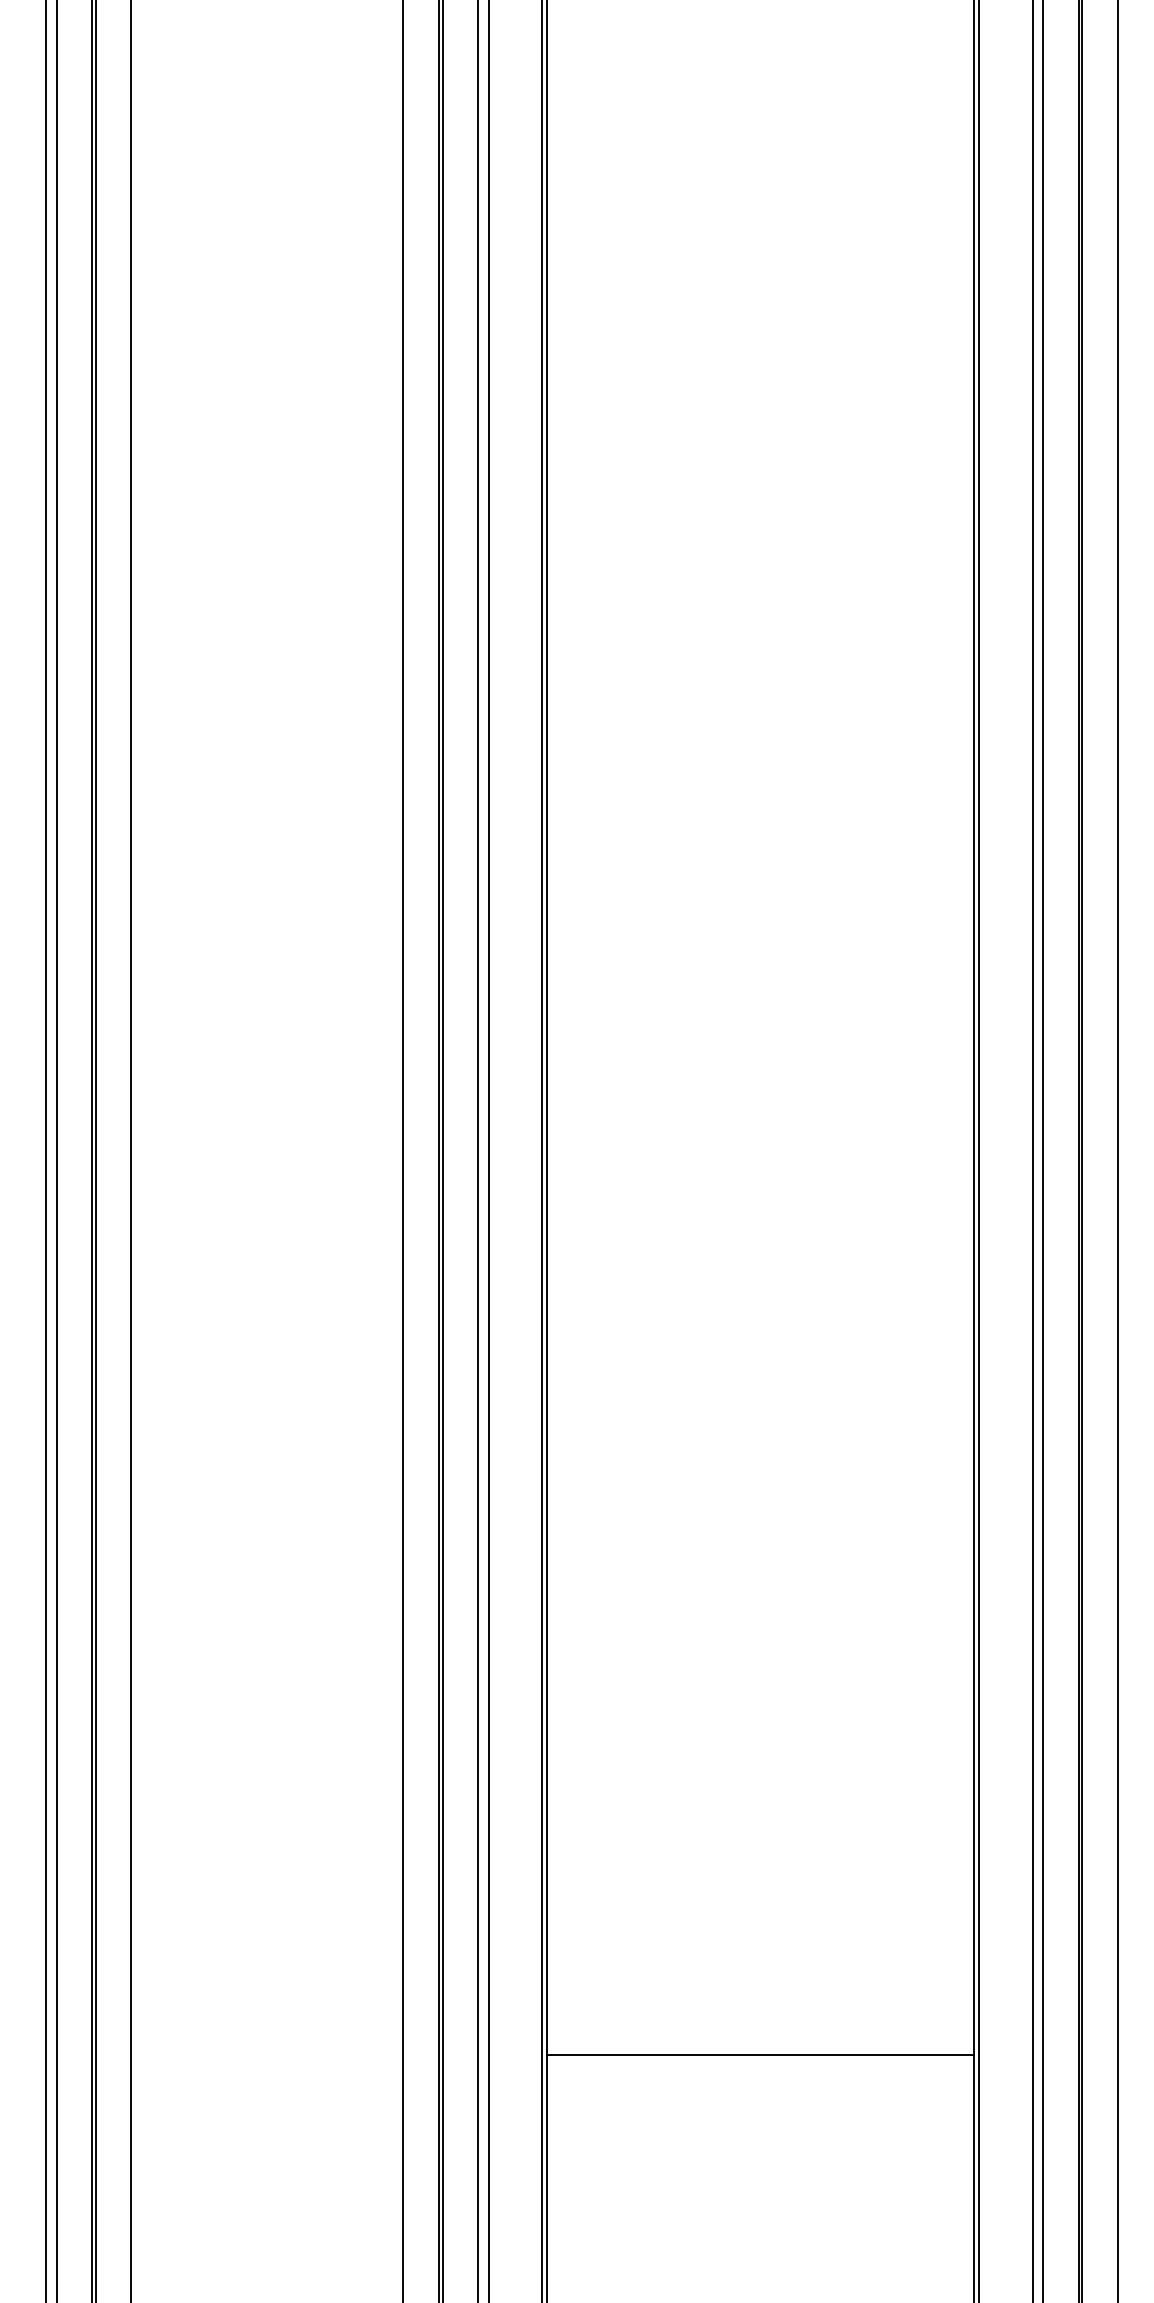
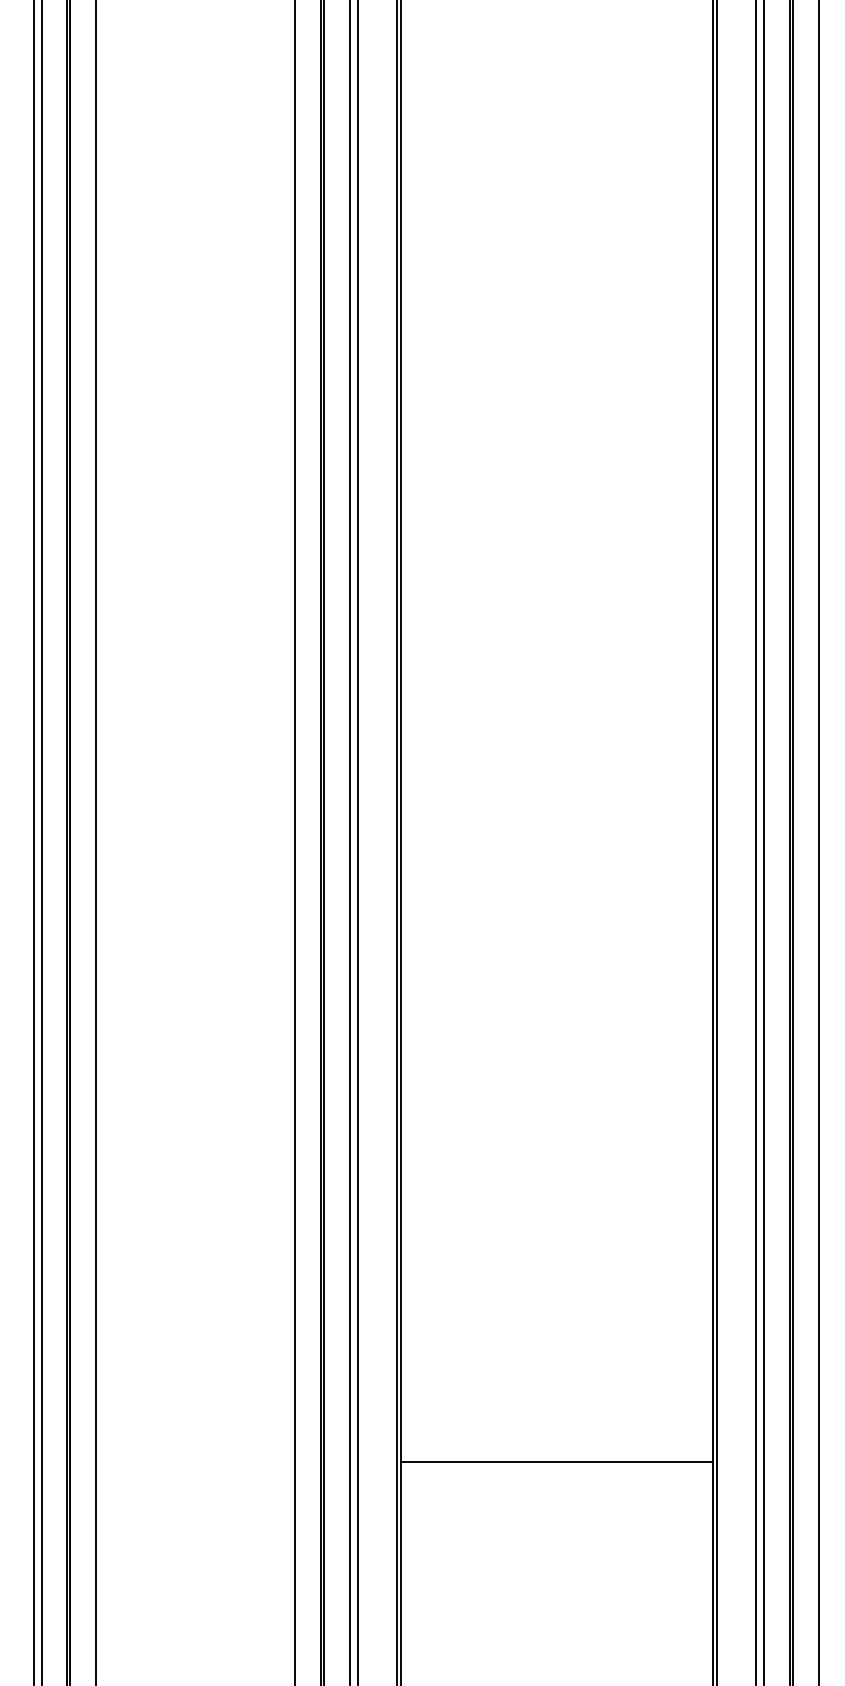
line: (760, 2054) -> (556, 1462), moved

